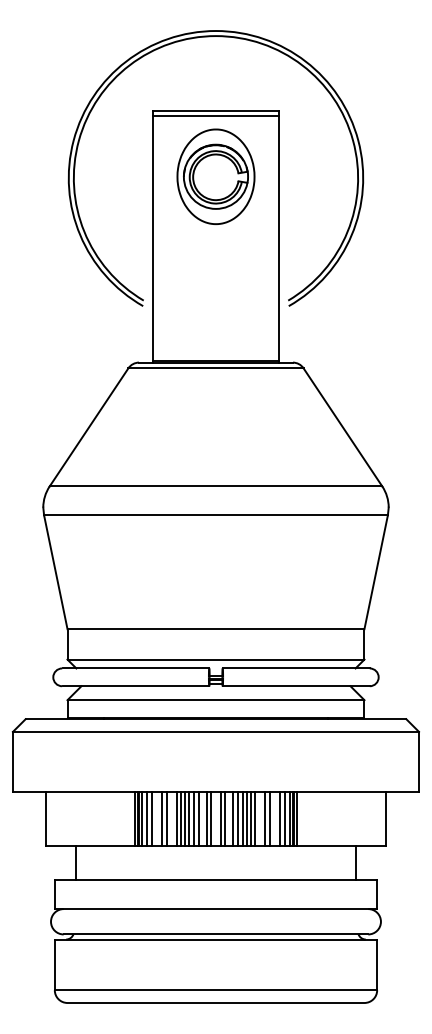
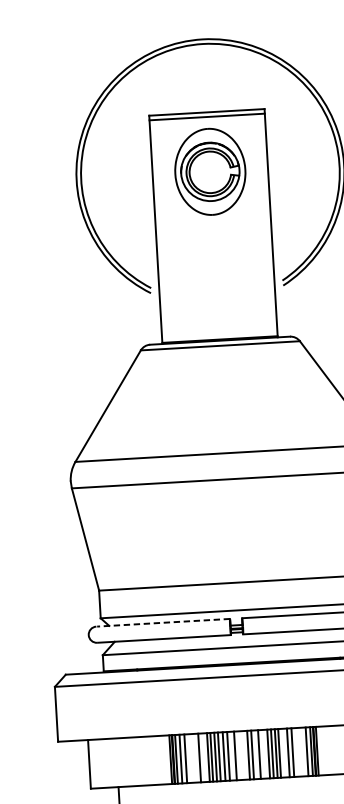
line: (135, 668) -> (162, 622), solid -> dashed
line: (162, 818) -> (195, 757), removed
line: (210, 818) -> (238, 755), removed
line: (237, 818) -> (263, 753), removed
line: (280, 818) -> (302, 751), removed

